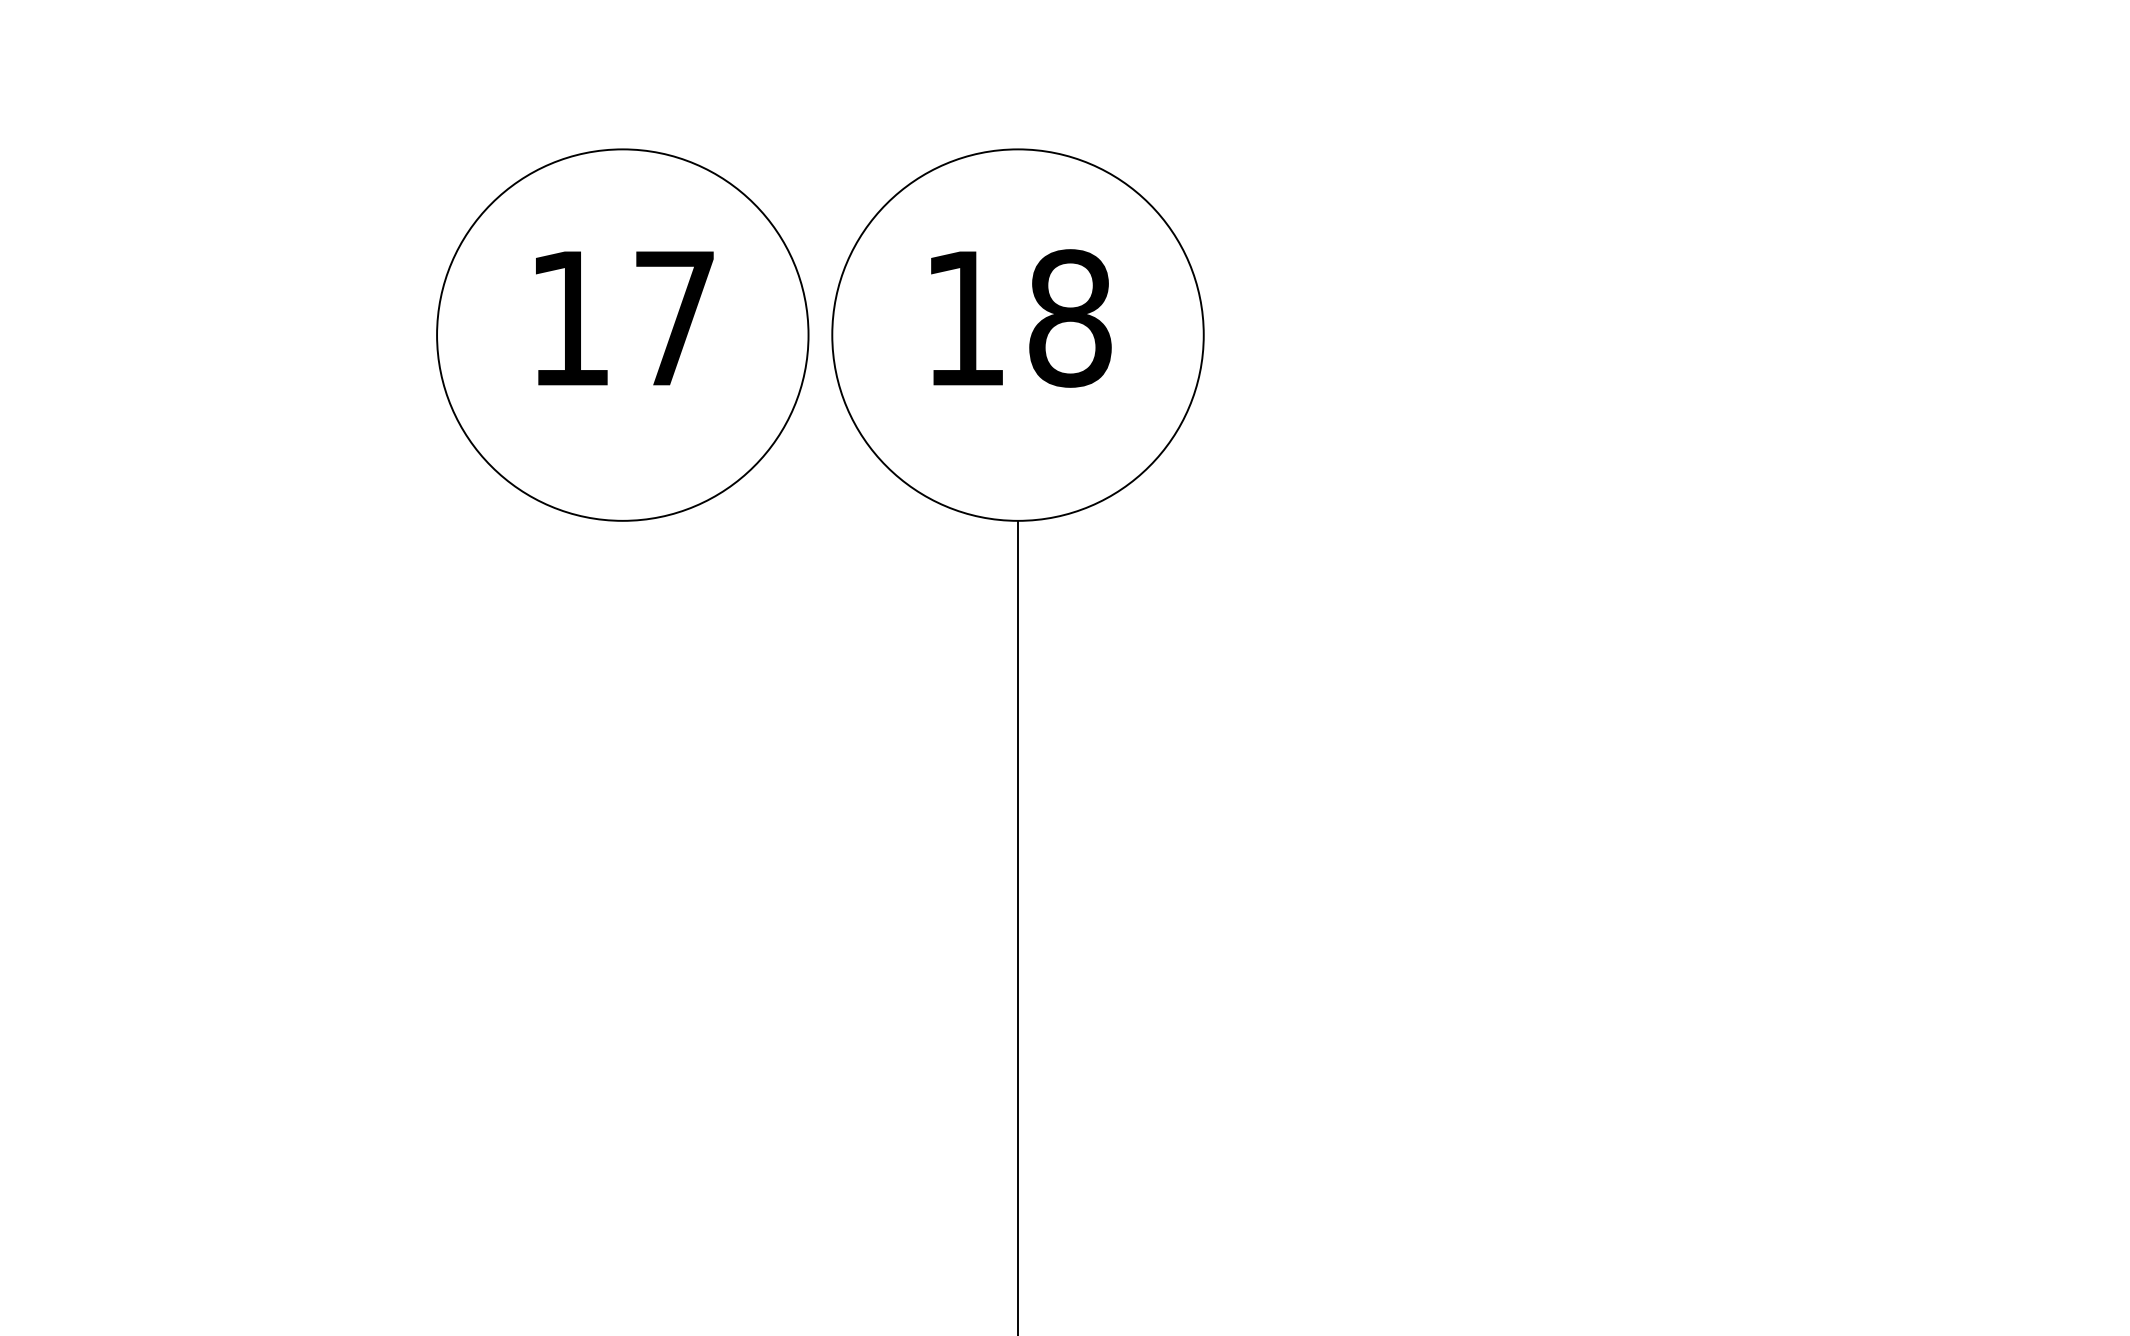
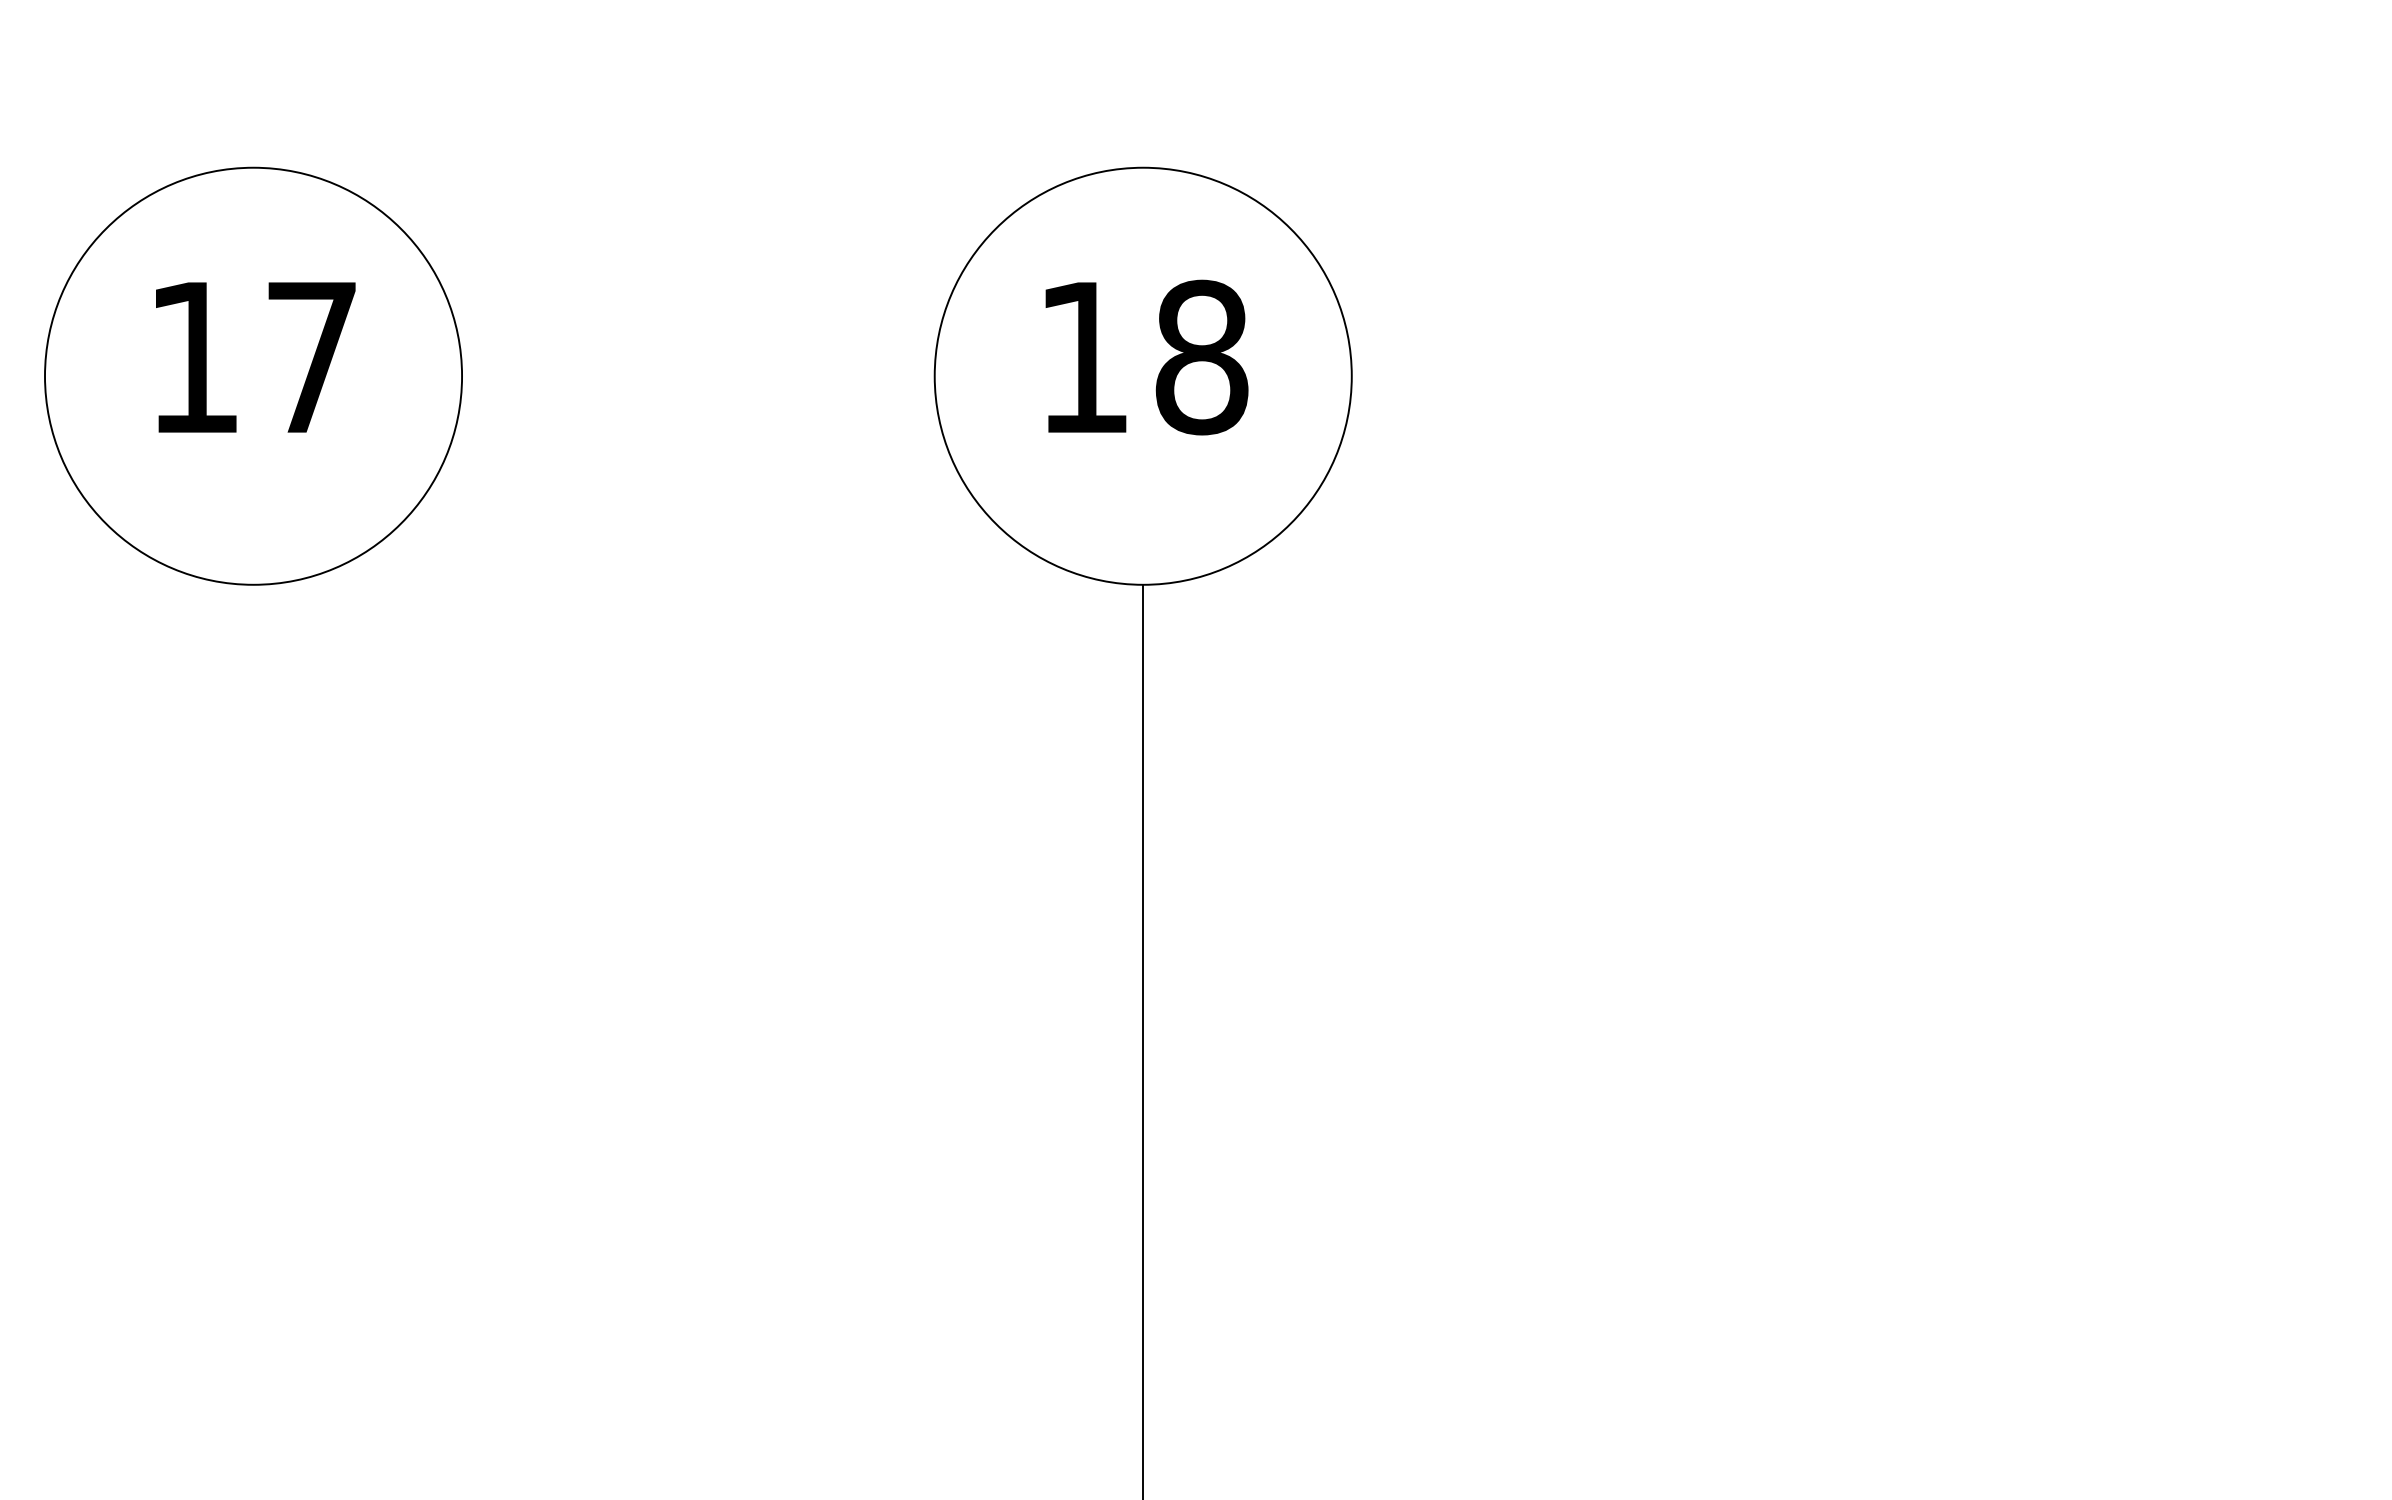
part: (622, 334) -> (253, 375), moved

